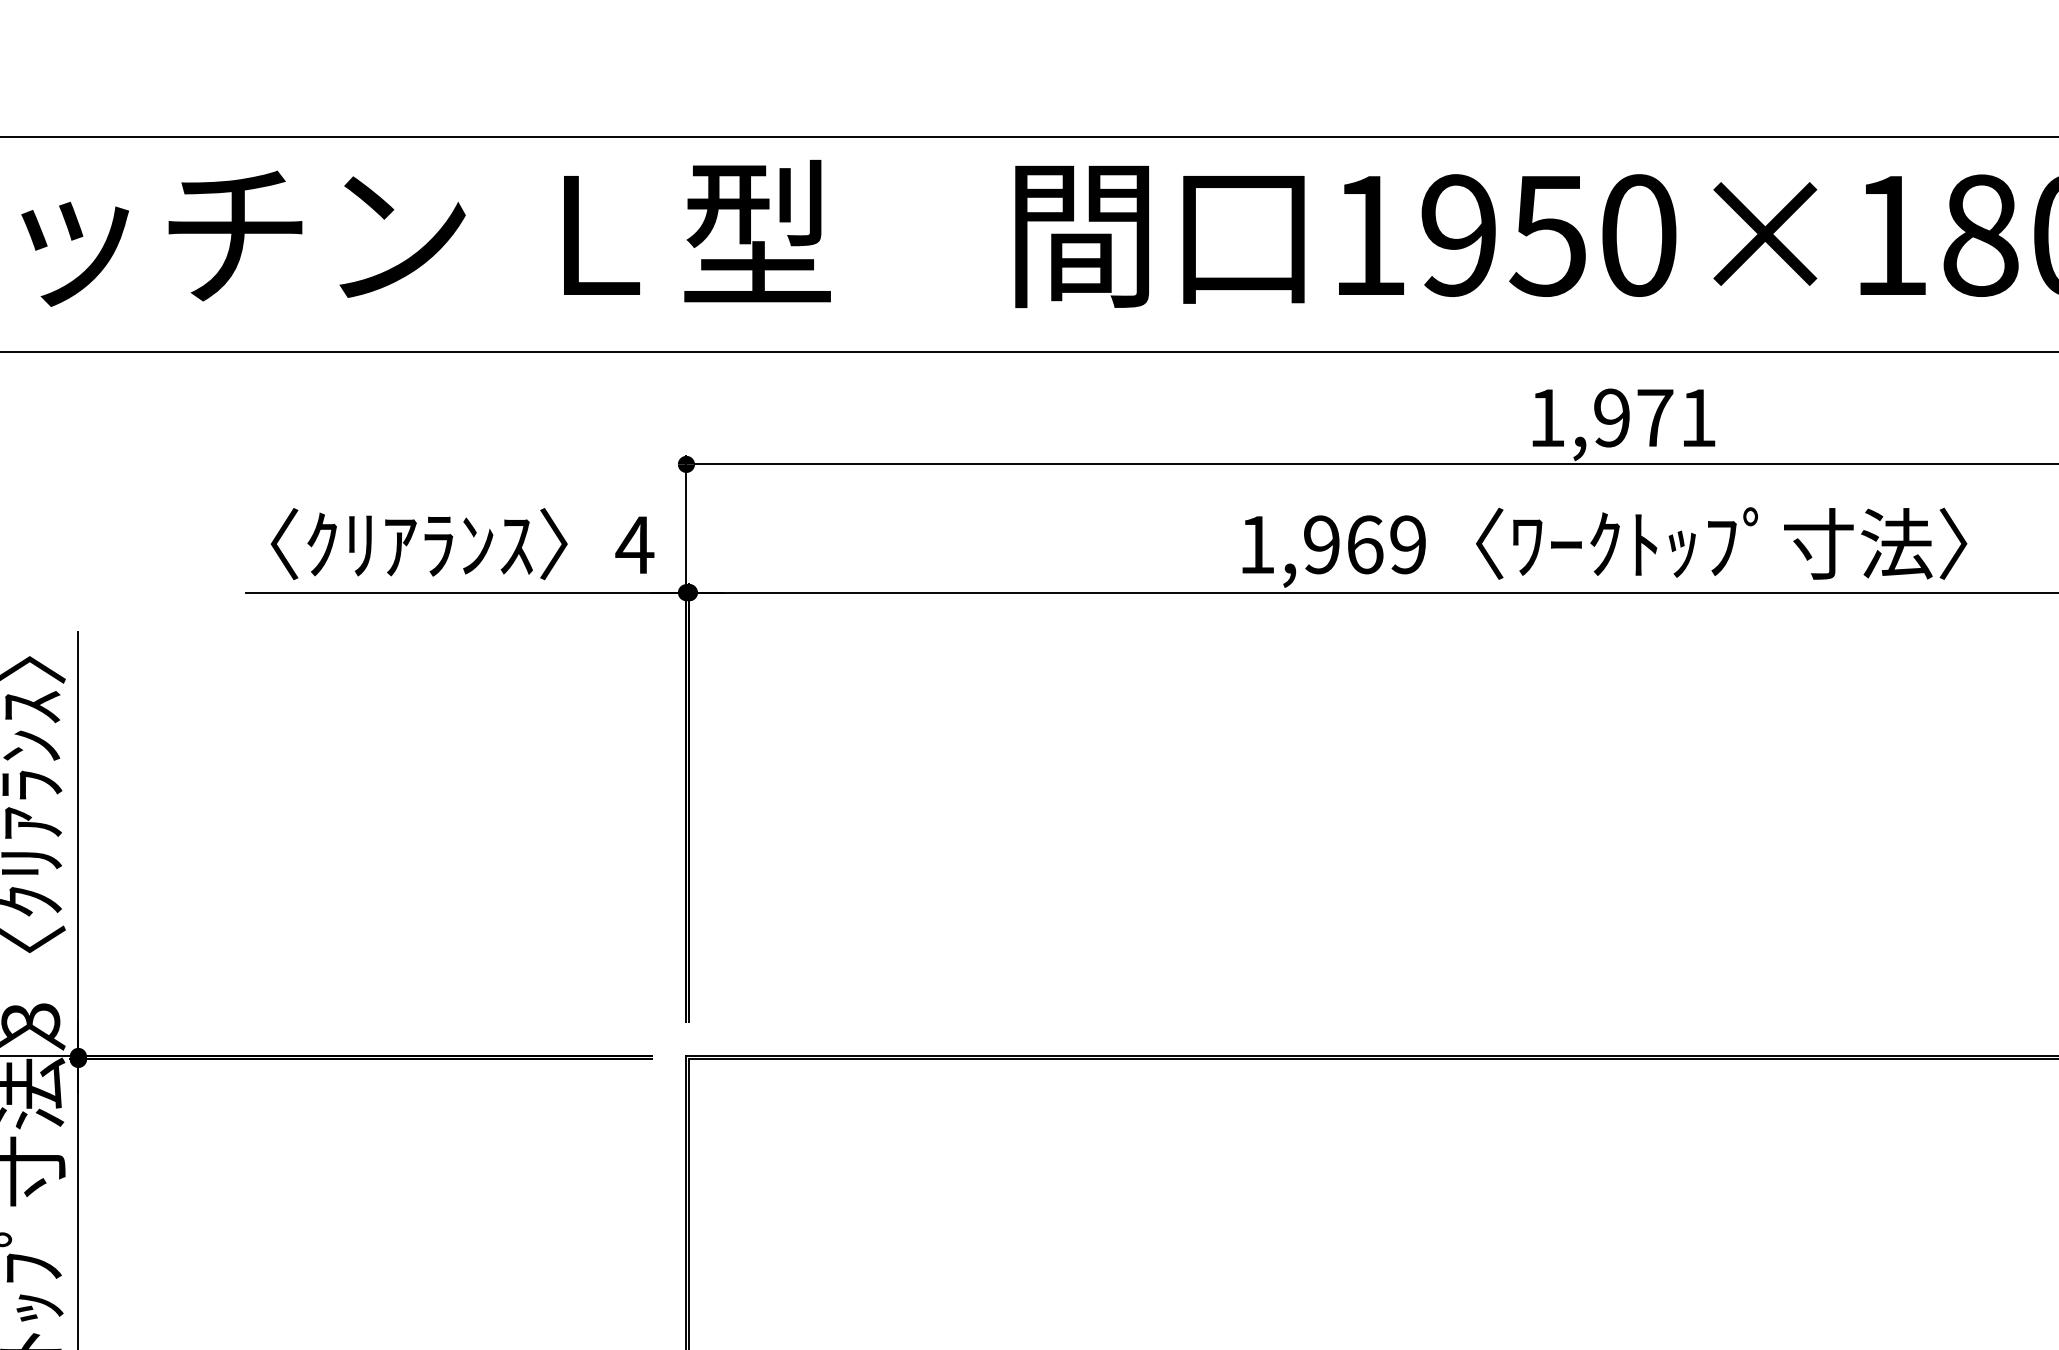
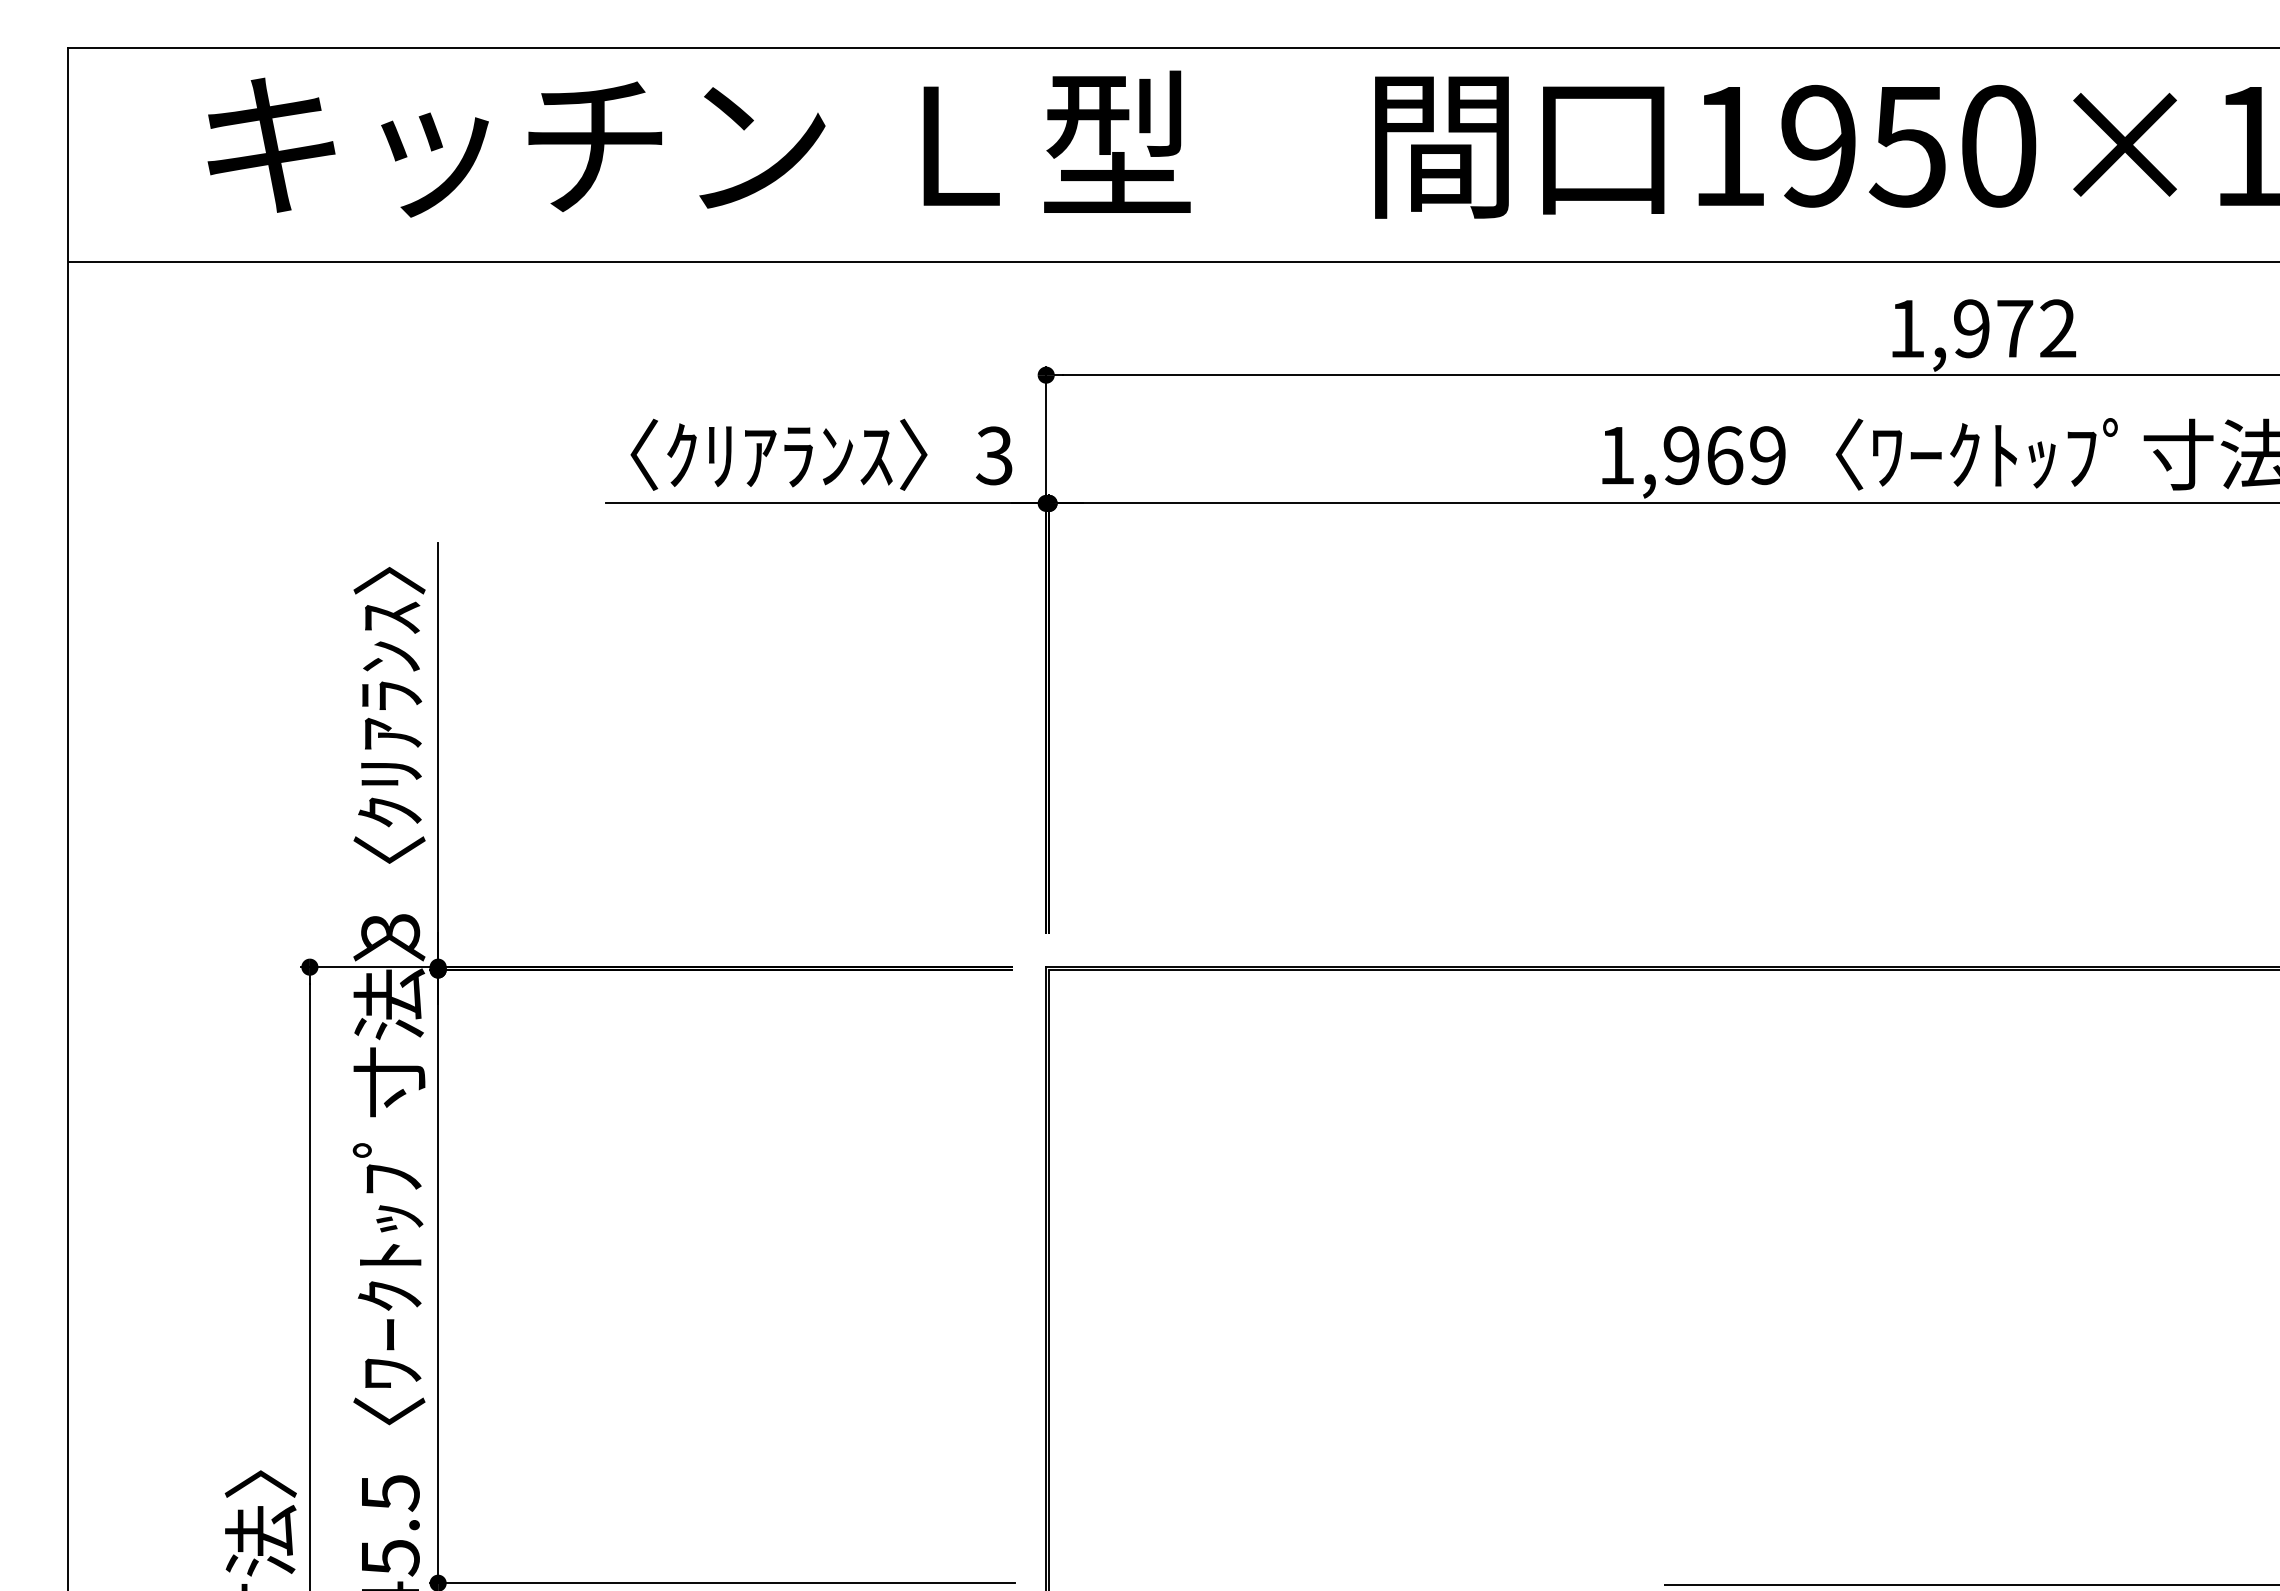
text: (1698, 417) -> (2058, 328), 1,971 -> 1,972
text: (634, 544) -> (994, 455), 4 -> 3

